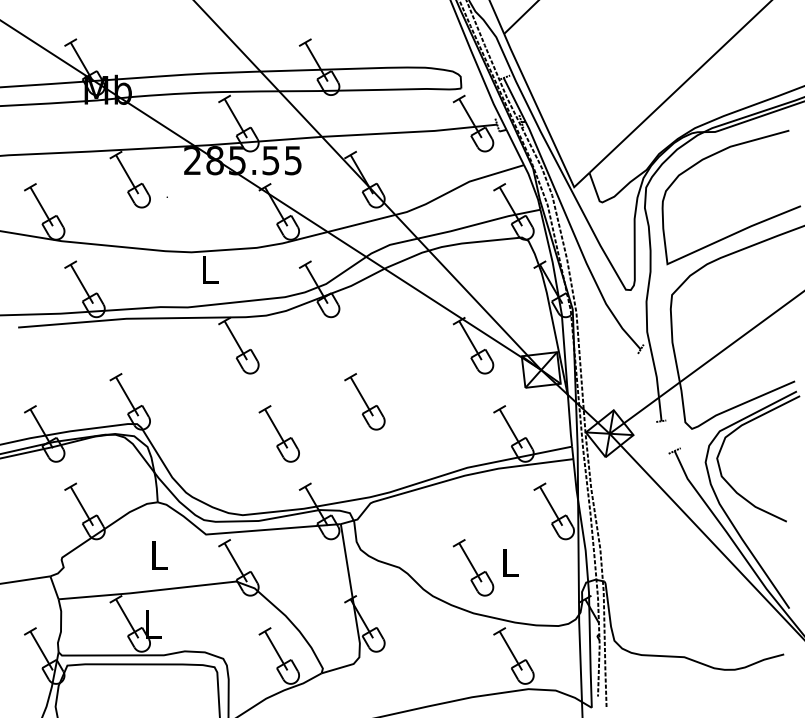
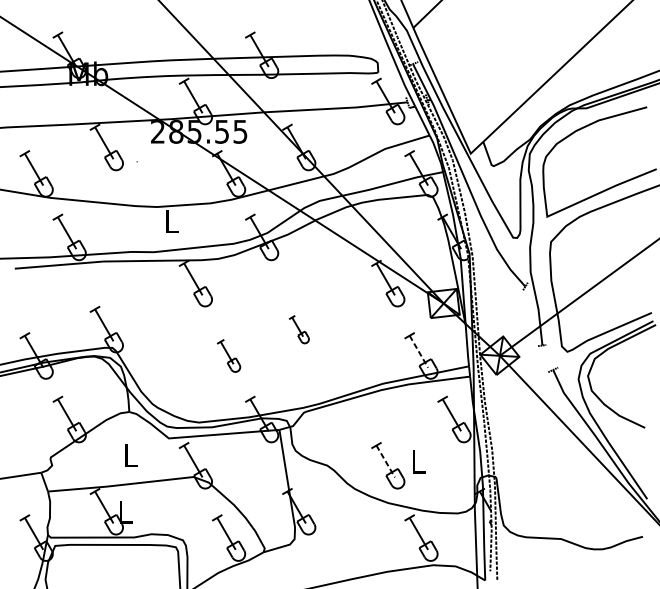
part: (364, 401) -> (298, 329), size x0.6
line: (510, 428) -> (418, 351), solid -> dashed
part: (278, 433) -> (228, 355), size x0.7
line: (470, 563) -> (385, 462), solid -> dashed

